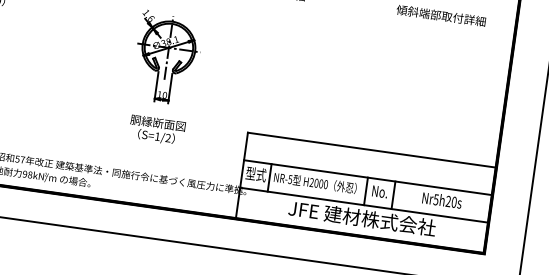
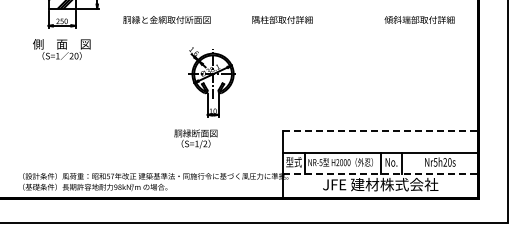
text: (156, 129) -> (195, 138), moved
line: (372, 150) -> (381, 131), solid -> dashed
line: (365, 205) -> (381, 174), solid -> dashed

